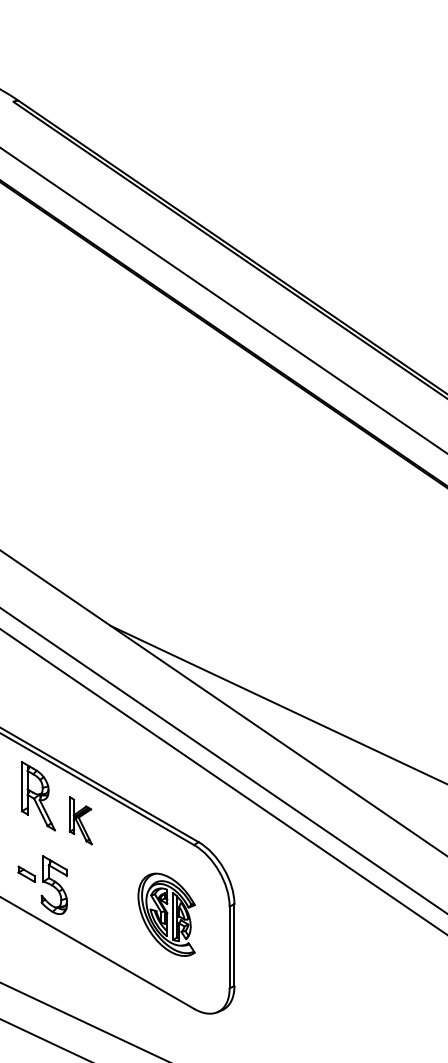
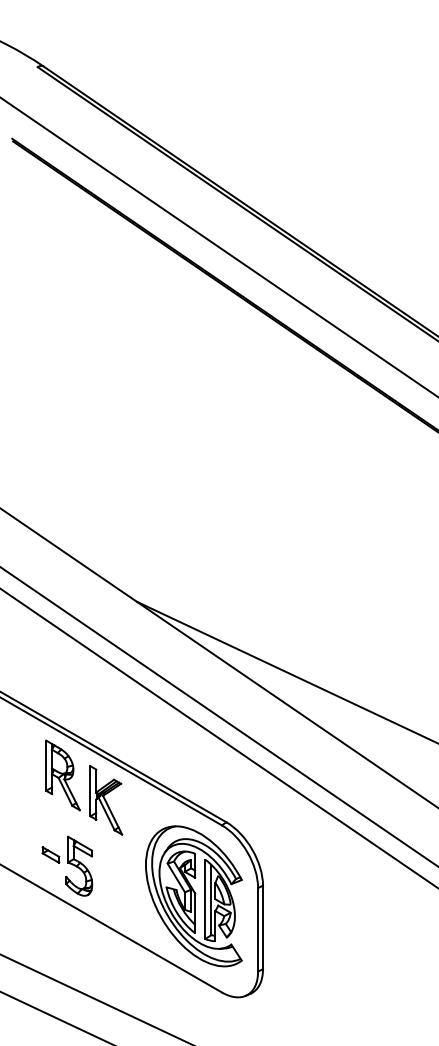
part: (80, 820) -> (105, 800), size x1.43
part: (166, 914) -> (193, 896), size x1.67

